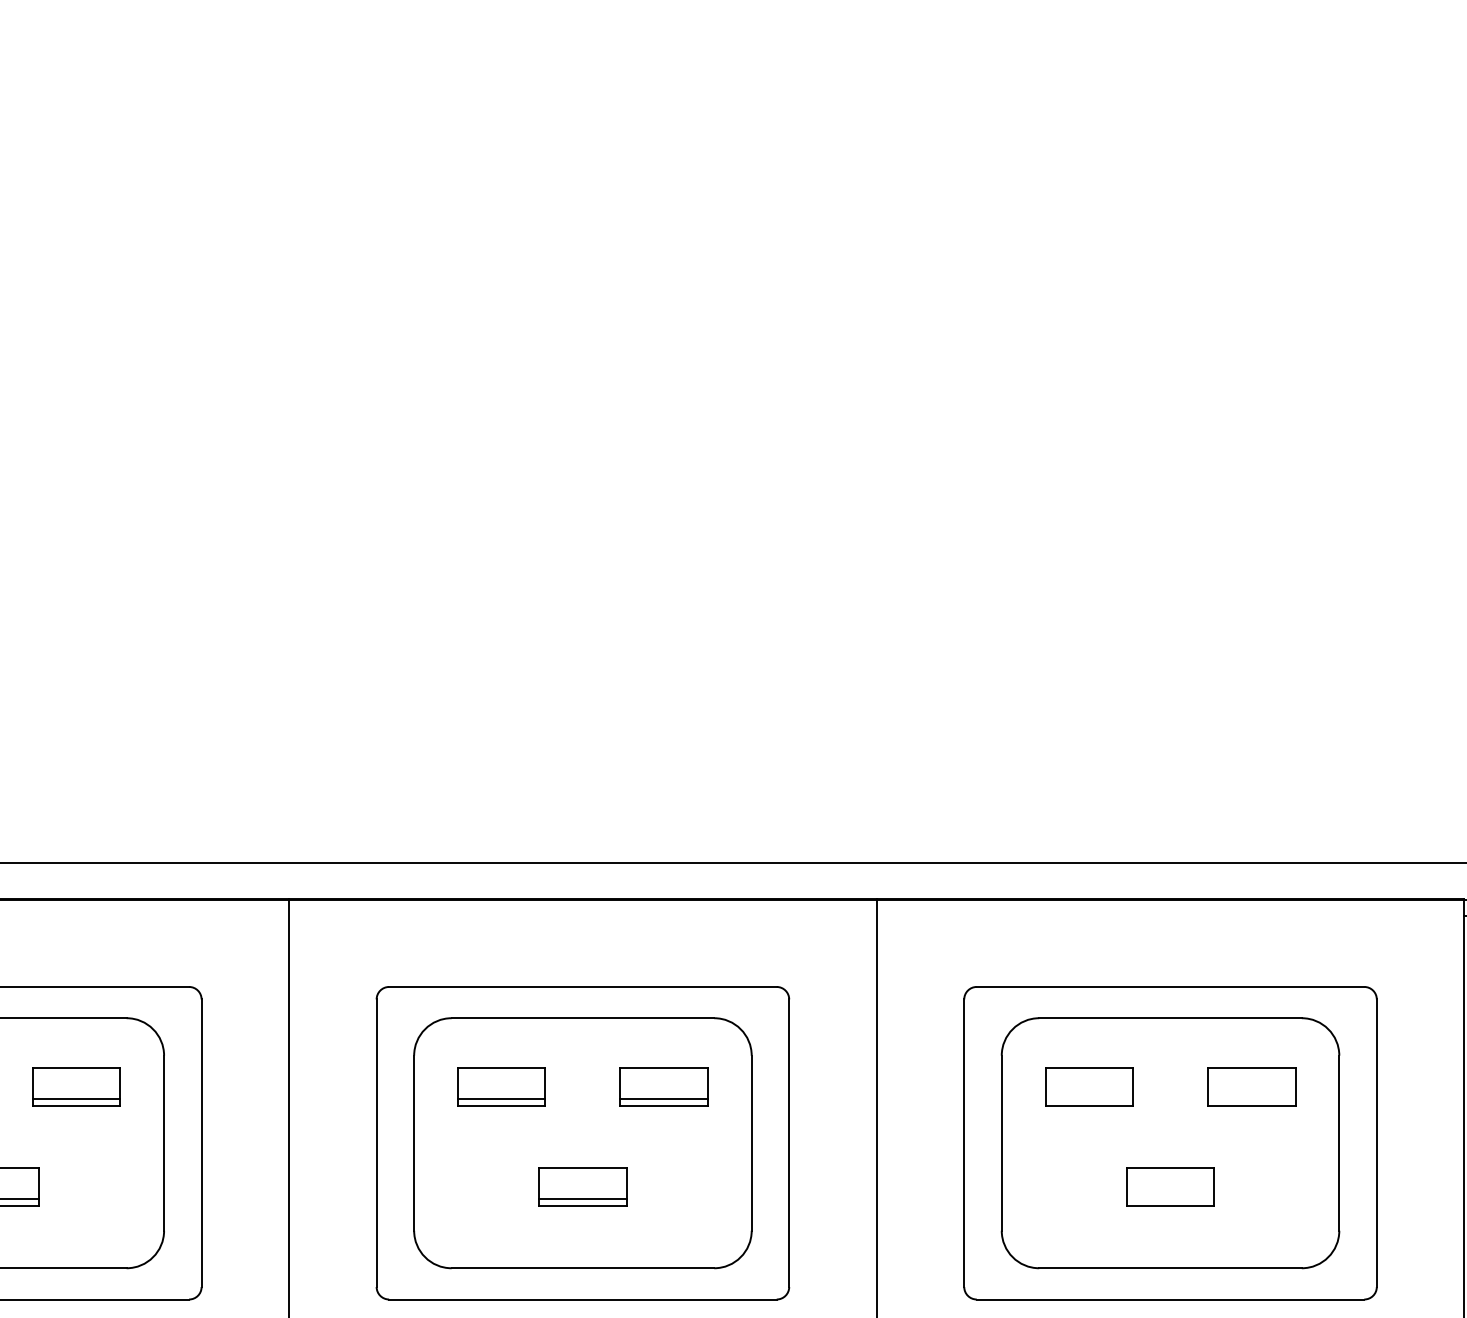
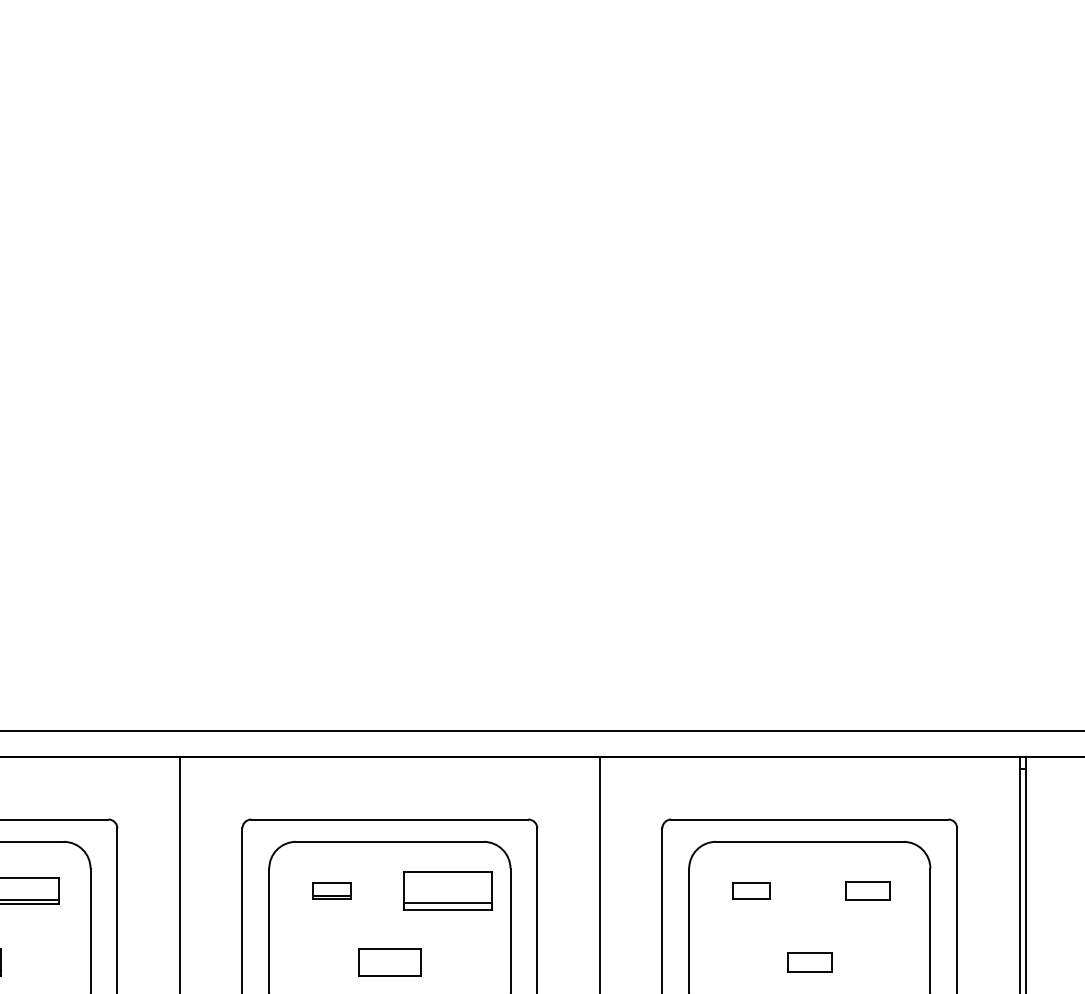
part: (501, 1086) -> (331, 890), size x0.6
part: (663, 1086) -> (447, 890), size x1.4
part: (1088, 1086) -> (751, 890), size x0.6
part: (1251, 1086) -> (867, 890), size x0.7
part: (1170, 1187) -> (809, 962), size x0.7
line: (582, 1199) -> (389, 971), removed

